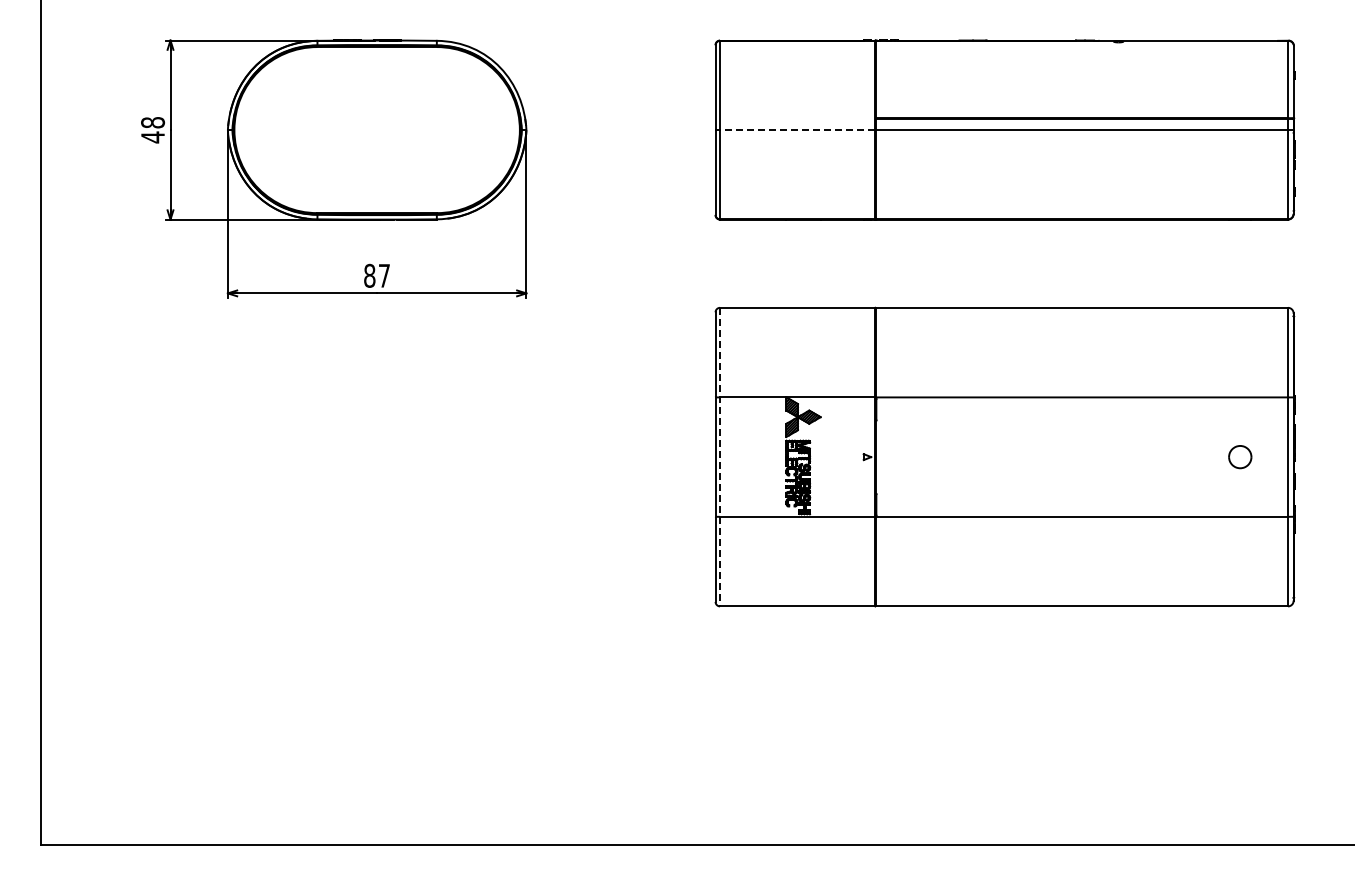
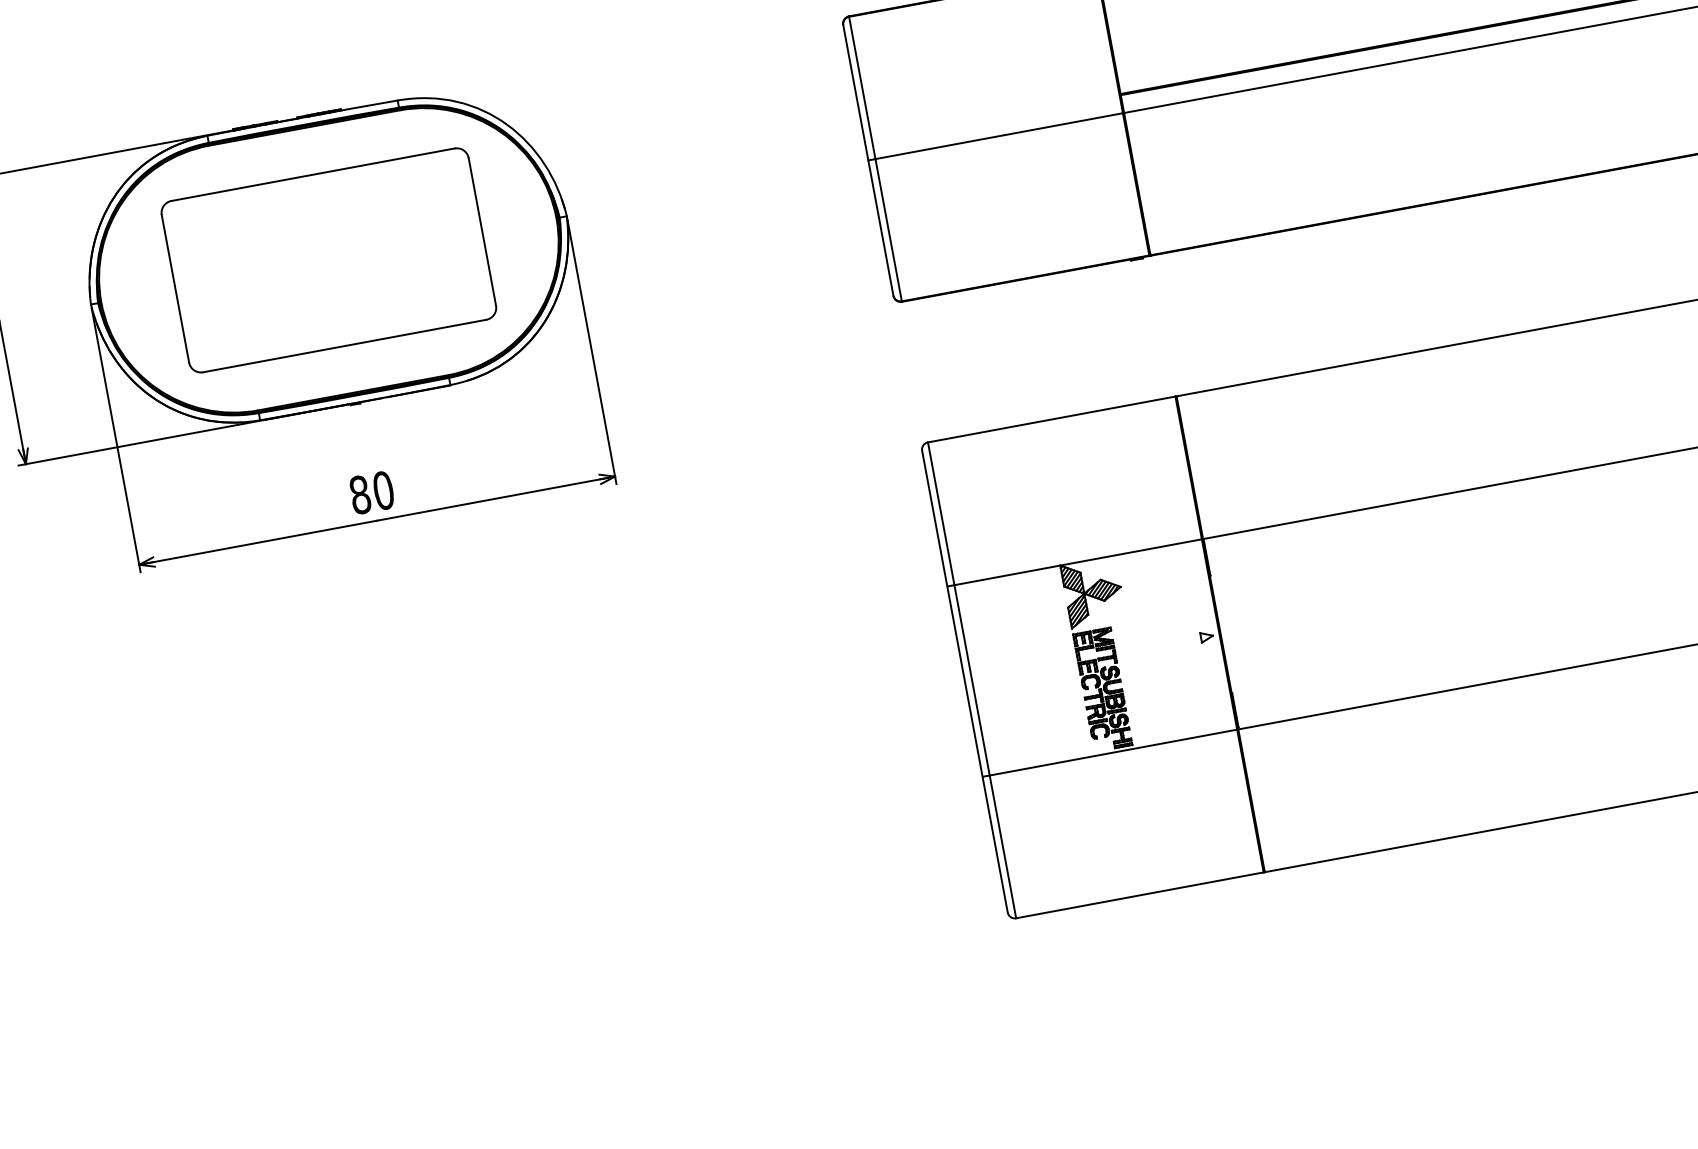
part: (377, 129) -> (329, 259), added
line: (797, 130) -> (999, 136), dashed -> solid
text: (384, 275) -> (383, 489), 87 -> 80
line: (720, 457) -> (972, 680), dashed -> solid

